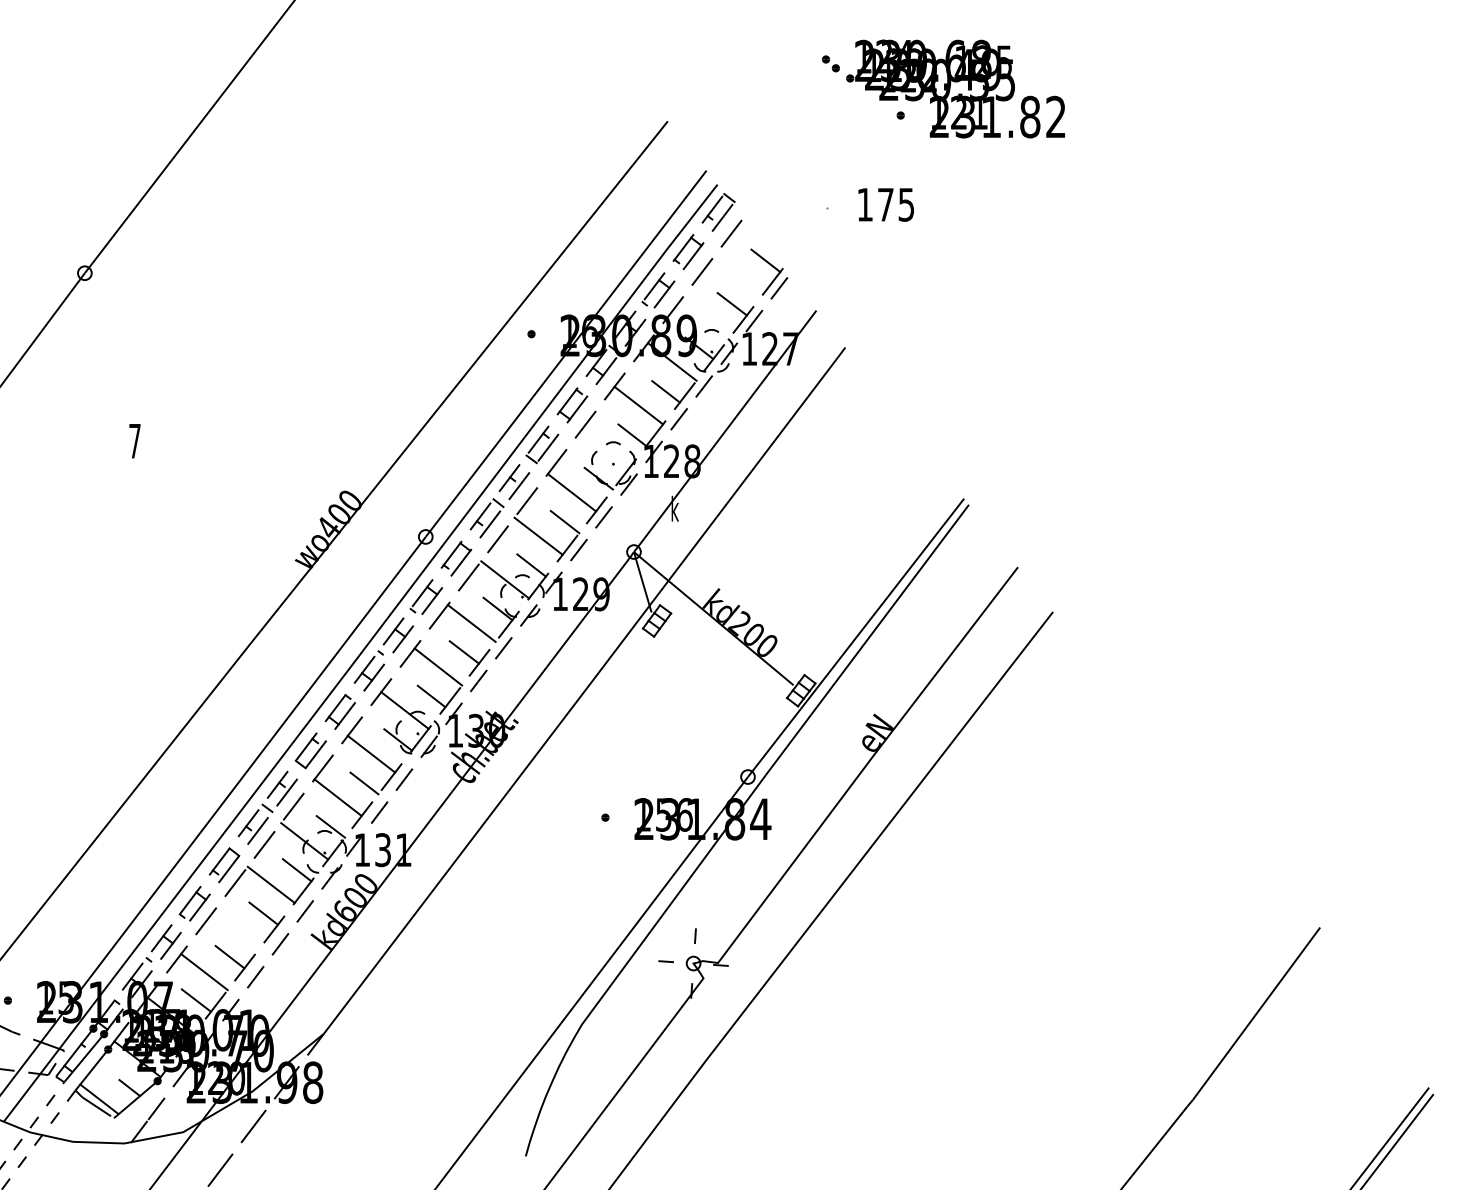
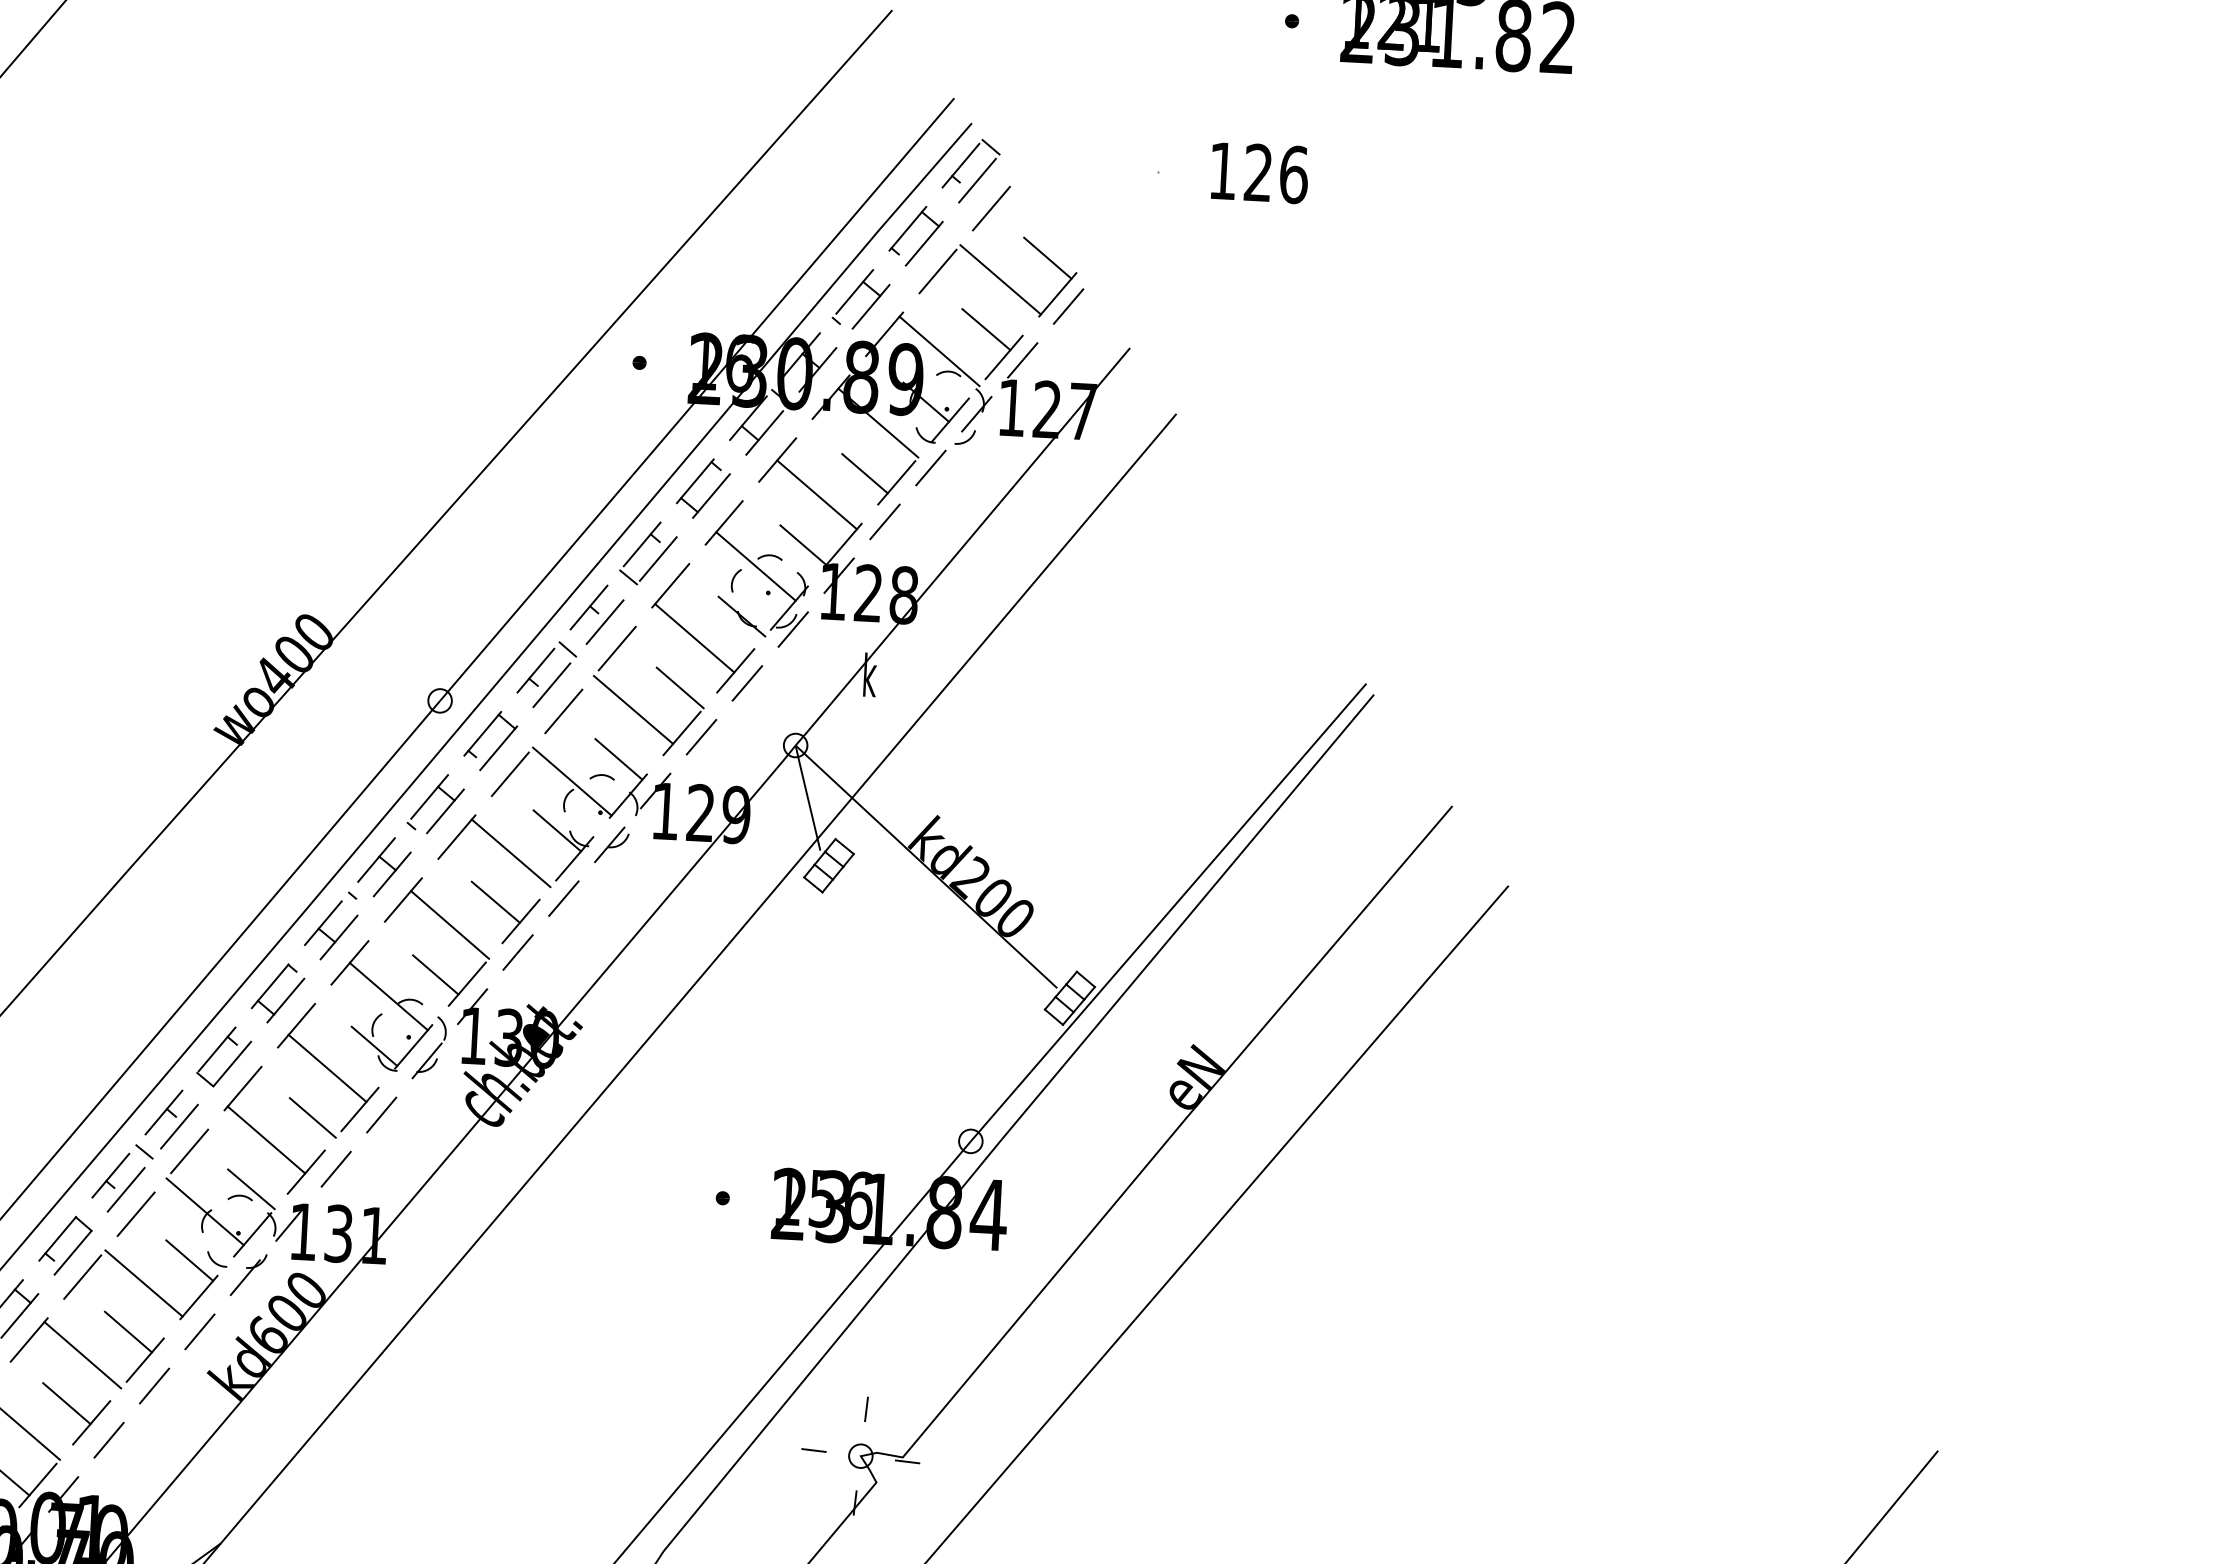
text: (896, 204) -> (1276, 173), 175 -> 126
line: (738, 274) -> (999, 279), added
line: (705, 318) -> (939, 351), added
line: (605, 448) -> (756, 565), added
line: (237, 928) -> (82, 1355), added

